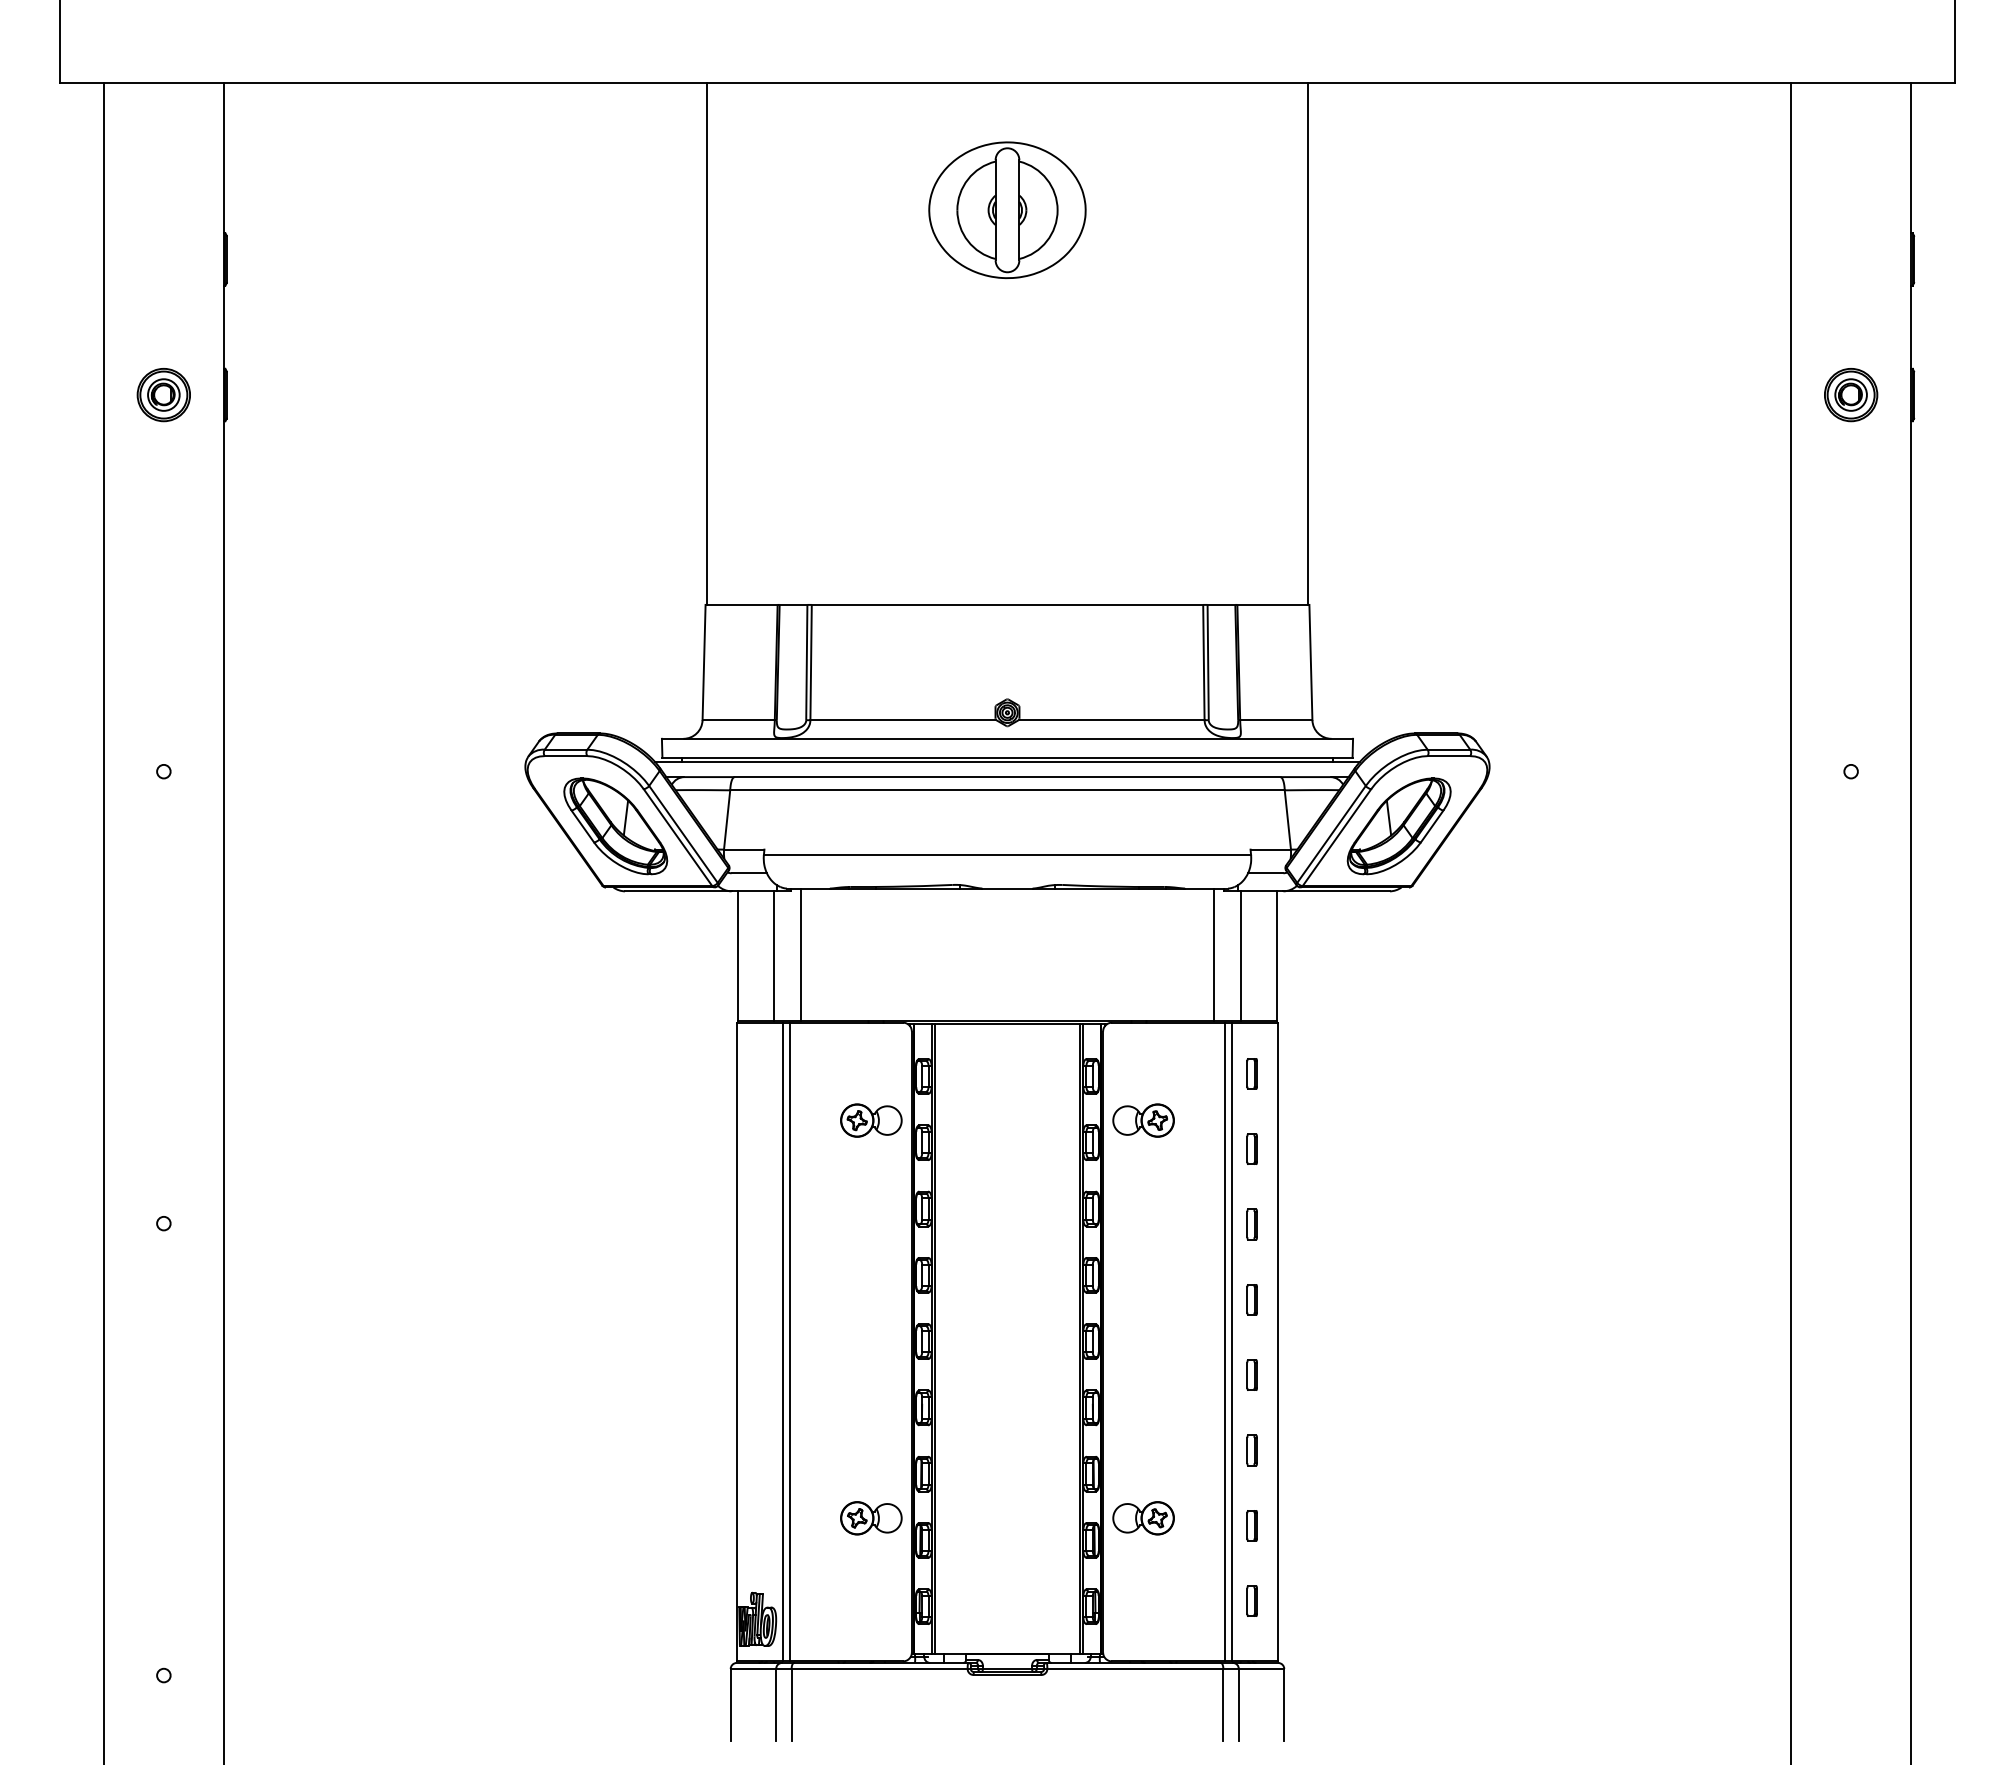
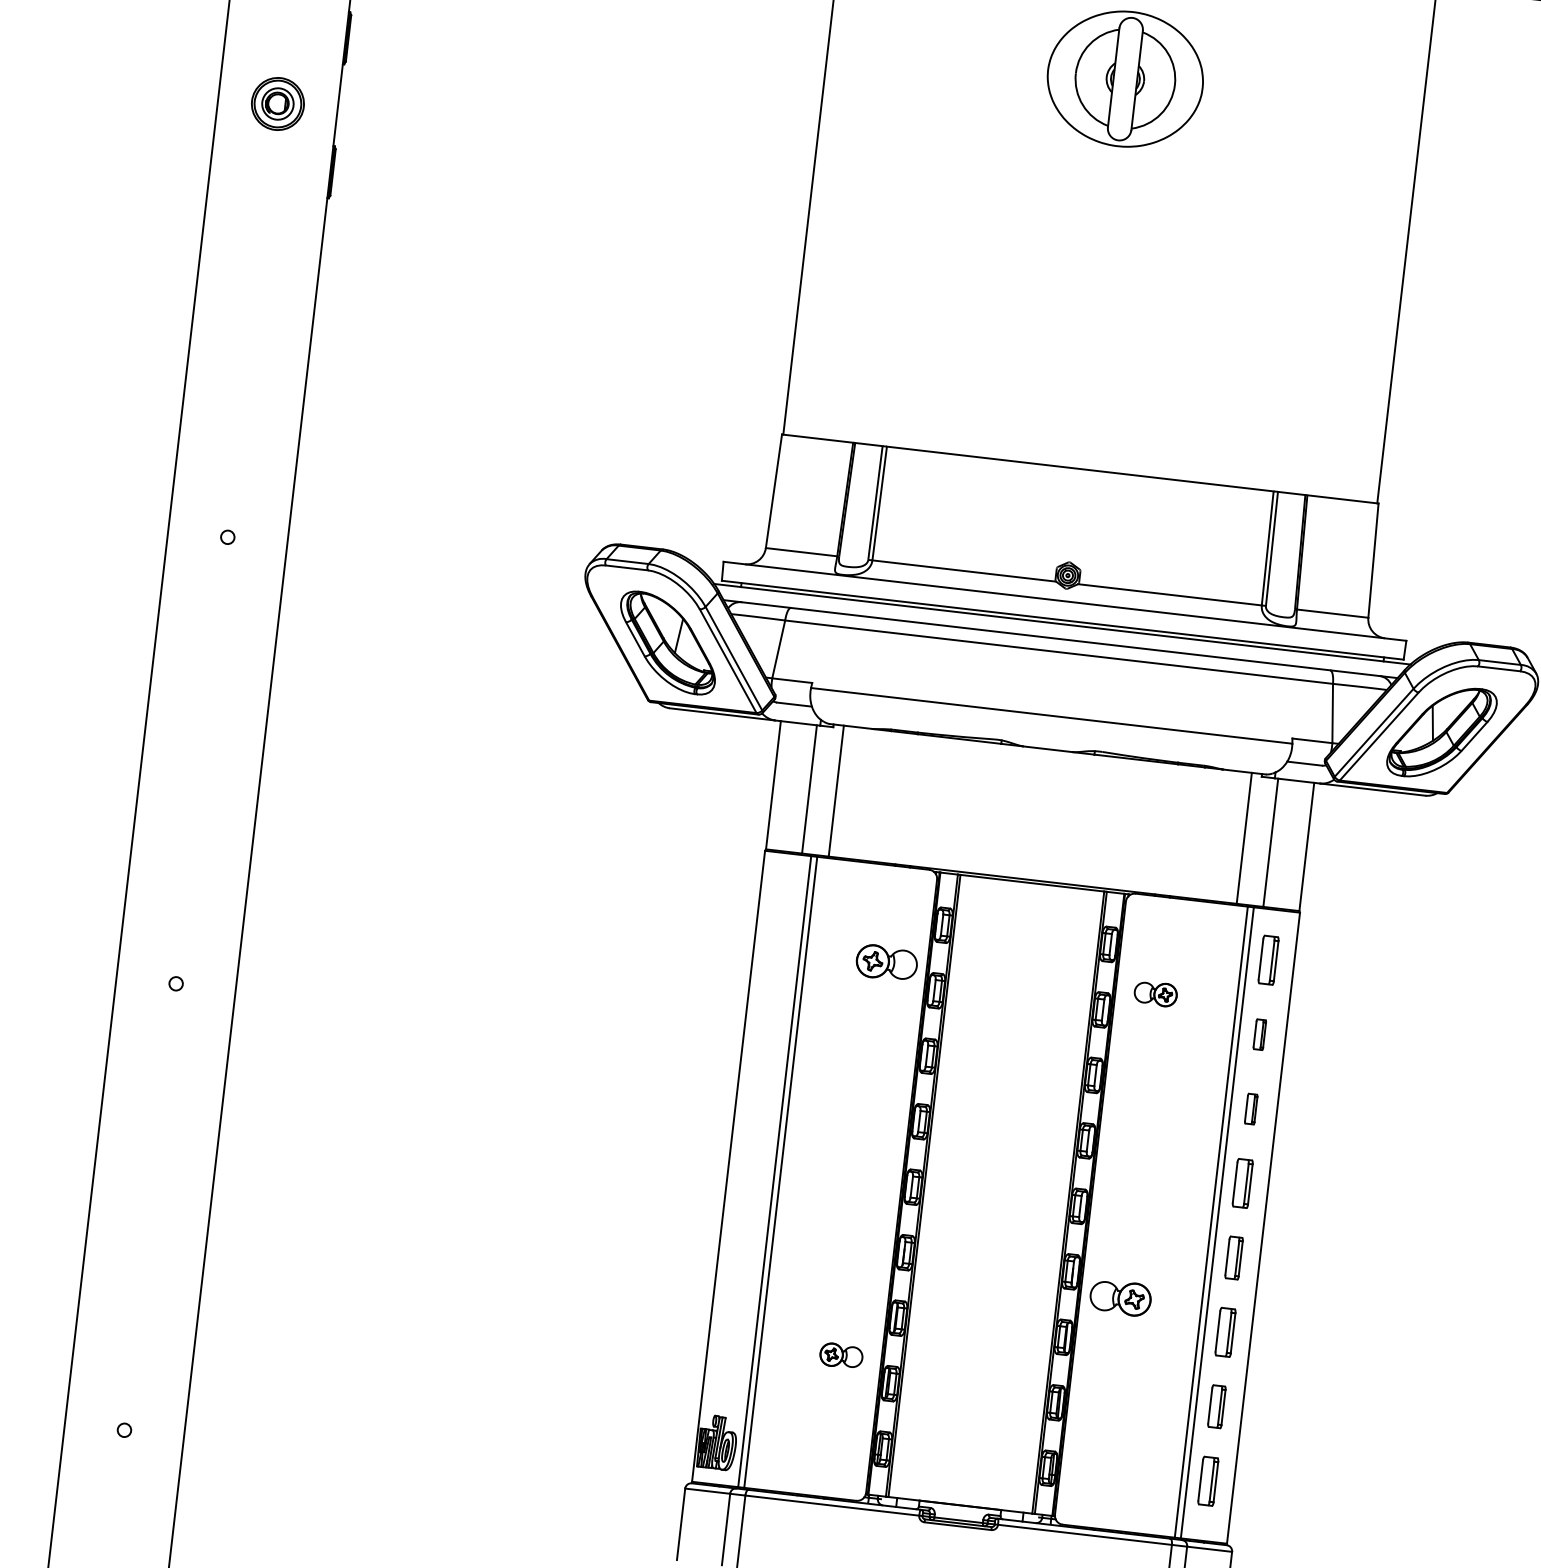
part: (163, 395) -> (277, 104), moved
part: (1251, 1073) -> (1267, 959), size x1.6
part: (1143, 1120) -> (1155, 993), size x0.7
part: (1251, 1299) -> (1241, 1183), size x1.6
part: (1251, 1374) -> (1233, 1257), size x1.4
part: (1251, 1450) -> (1224, 1332), size x1.6
part: (871, 1518) -> (841, 1356), size x0.7
part: (1143, 1518) -> (1120, 1298), moved
part: (1251, 1525) -> (1216, 1406), size x1.4
part: (1251, 1600) -> (1207, 1480), size x1.6

